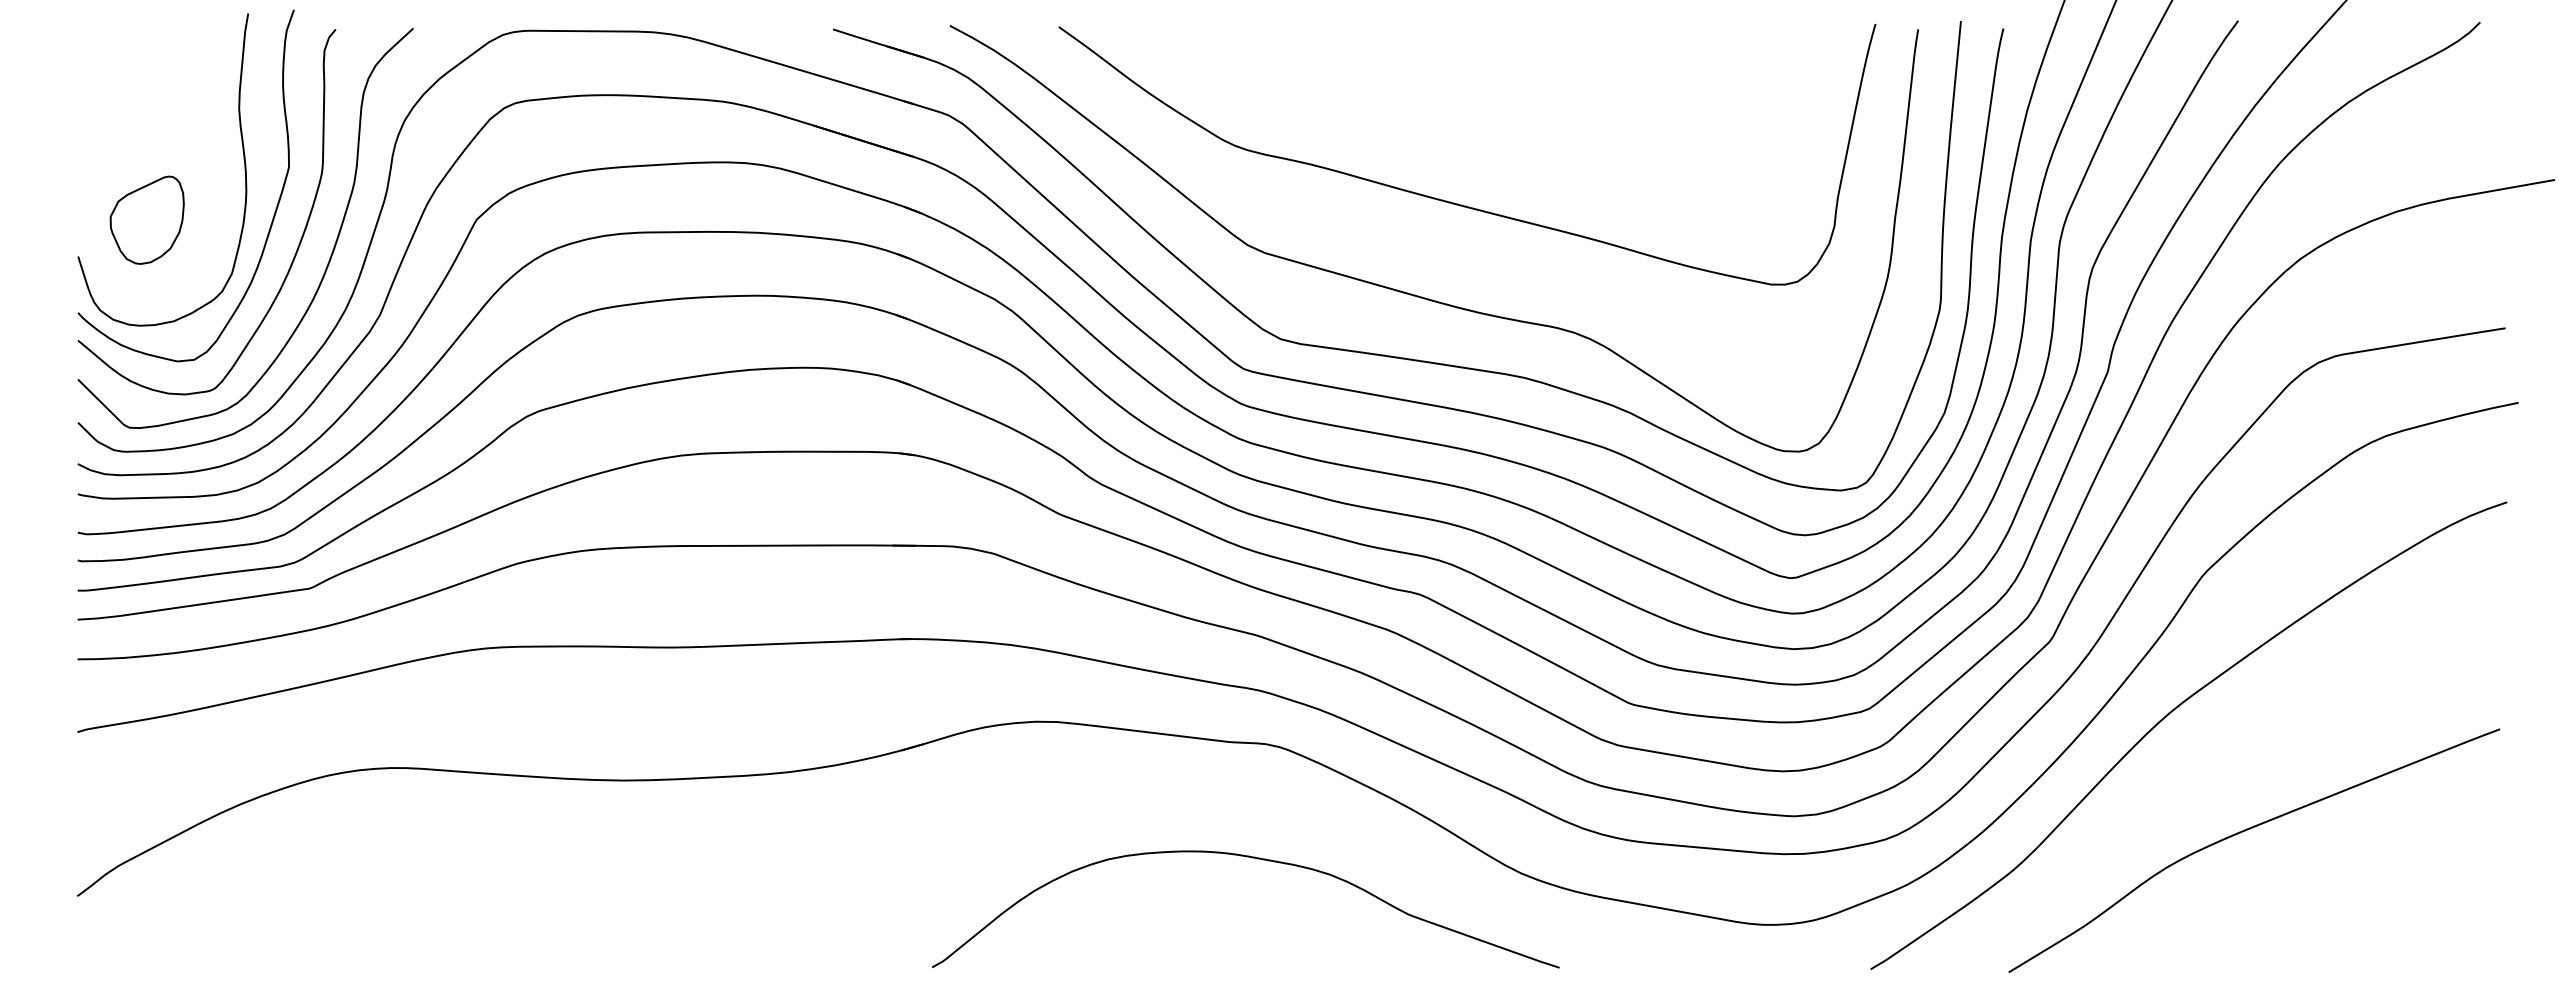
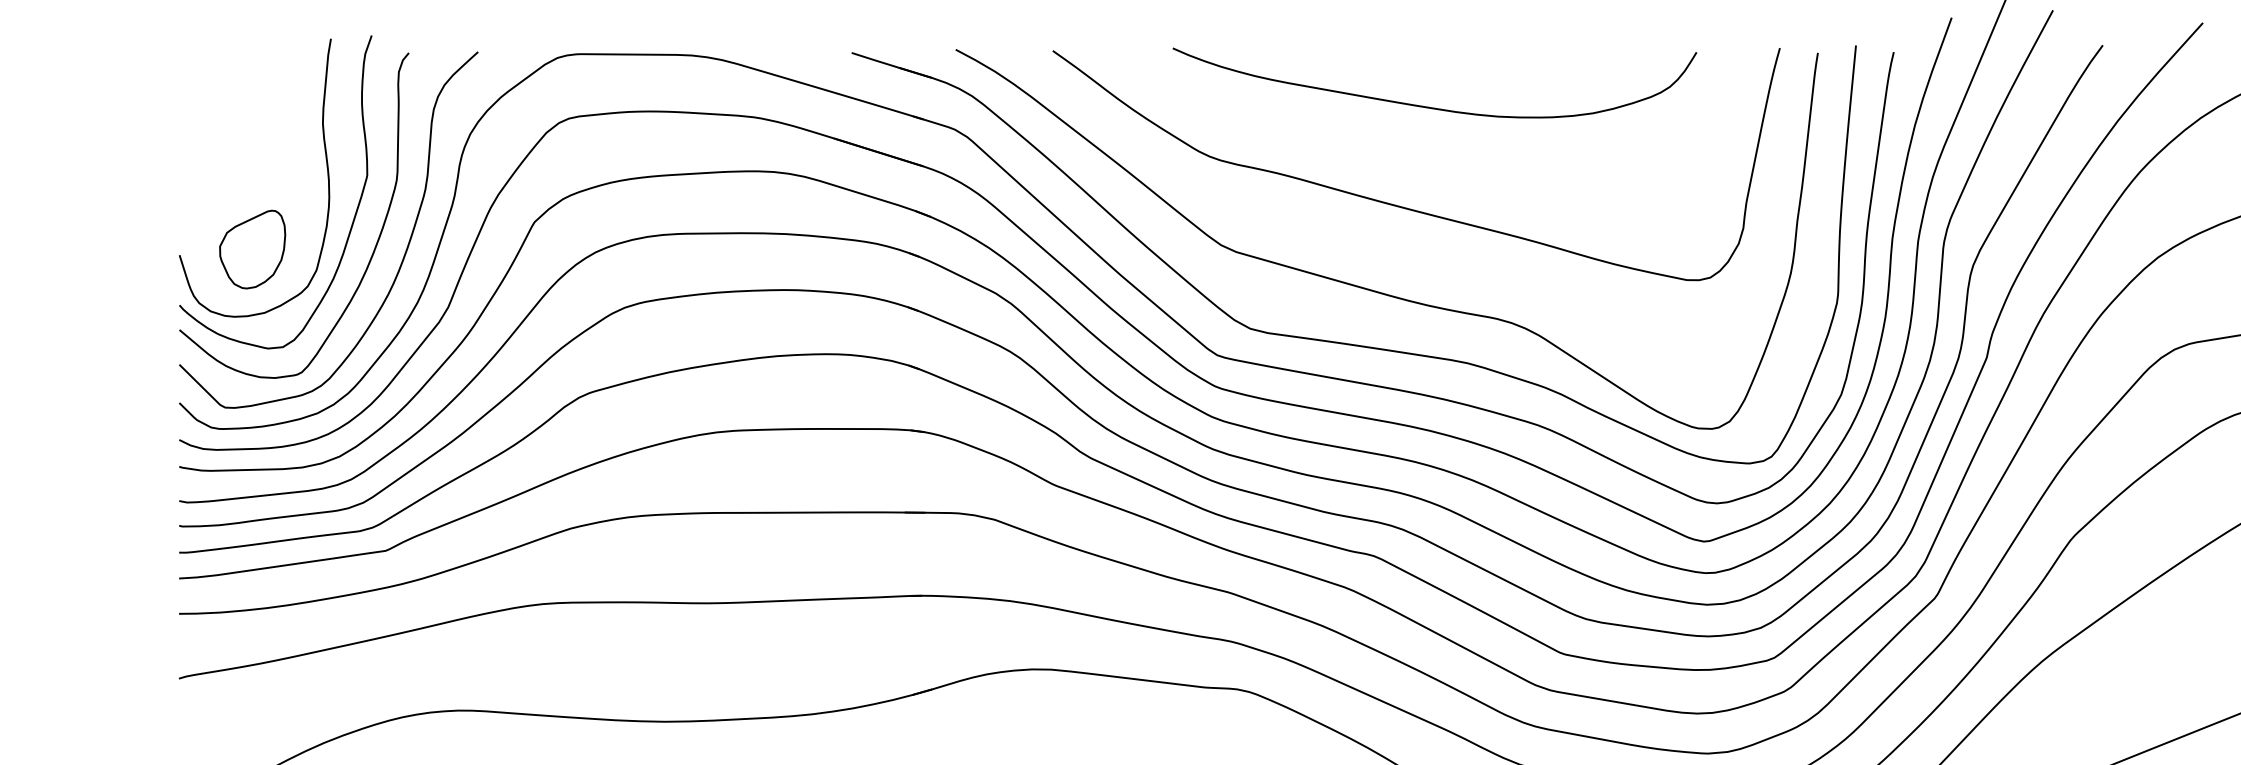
curve: (1480, 89) -> (1428, 106), added
part: (146, 219) -> (251, 248), moved

